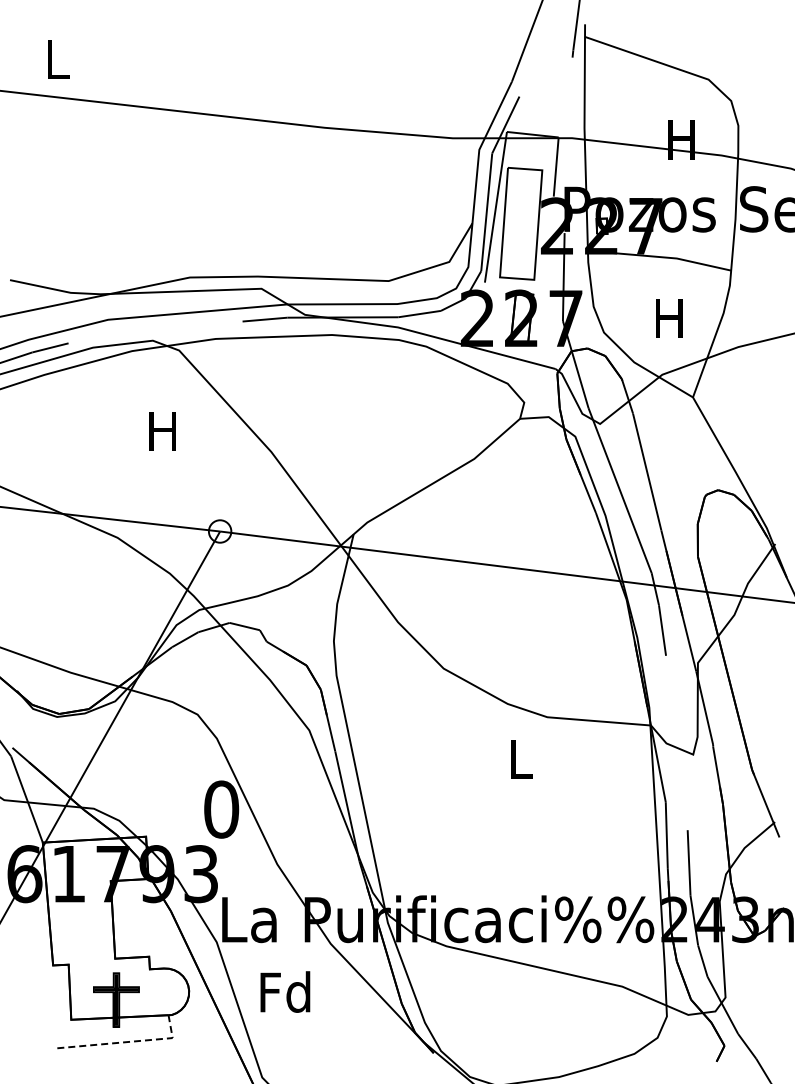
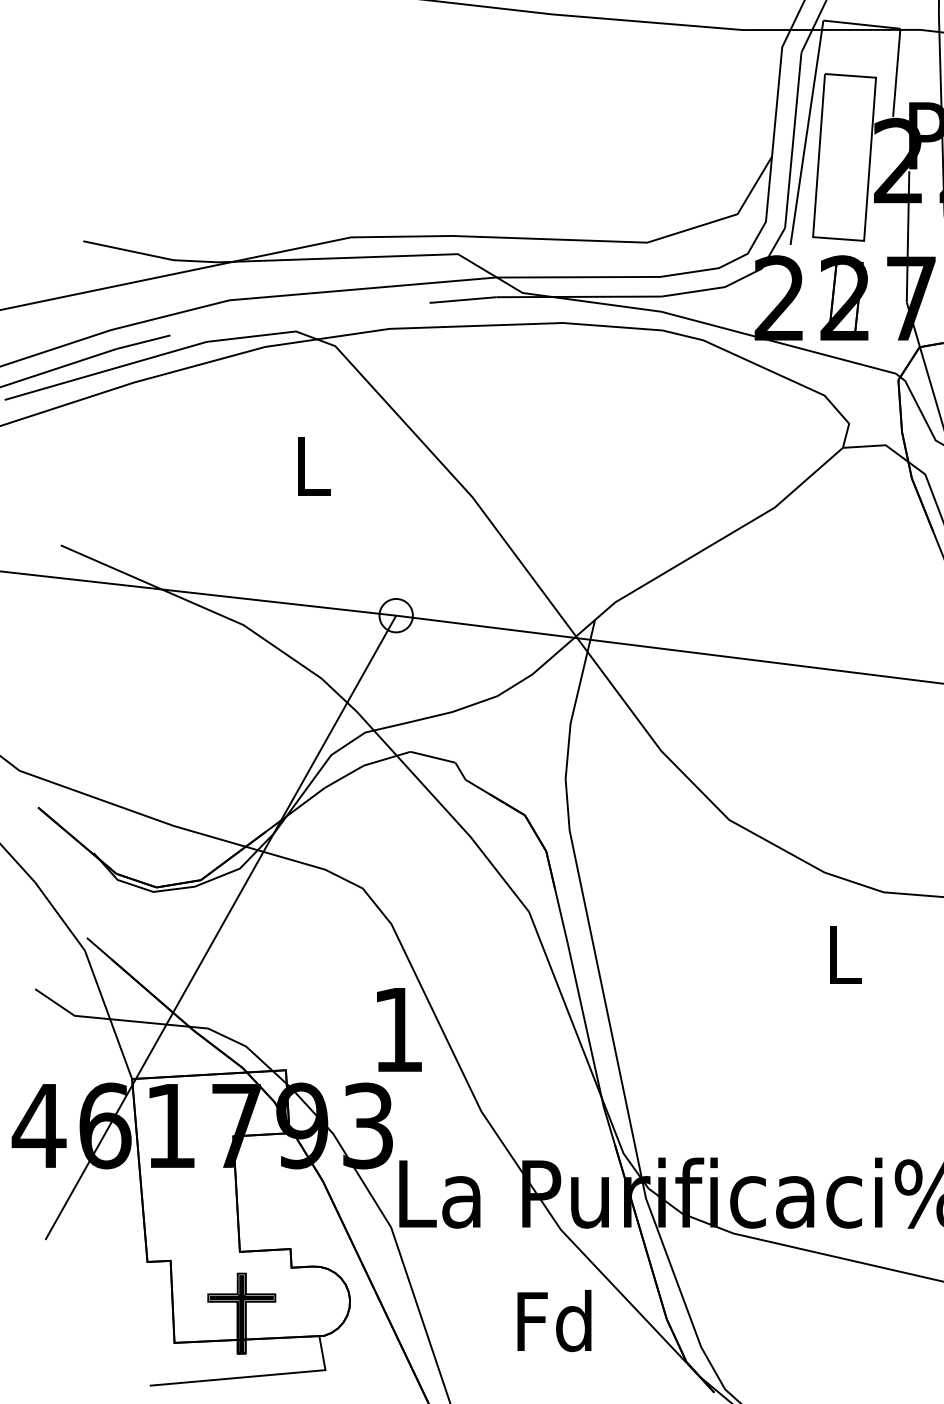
text: (162, 431) -> (310, 466), H -> L
text: (221, 809) -> (398, 1029), 0 -> 1
text: (285, 991) -> (554, 1320), moved
line: (126, 1042) -> (256, 1376), dashed -> solid

